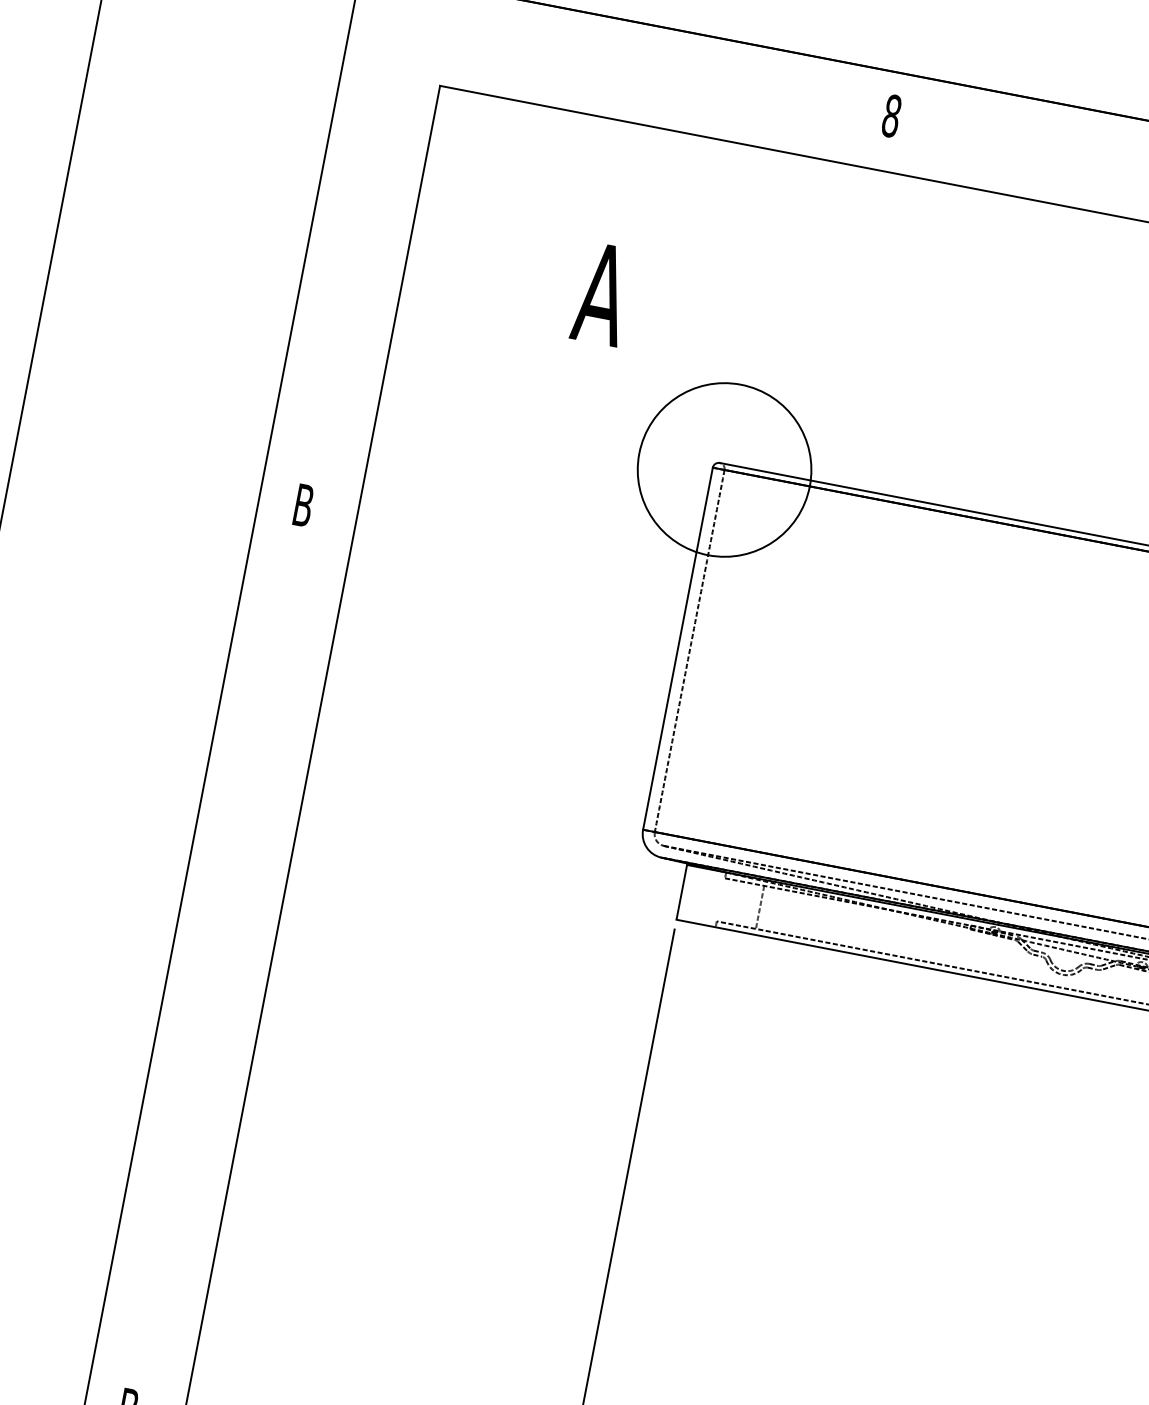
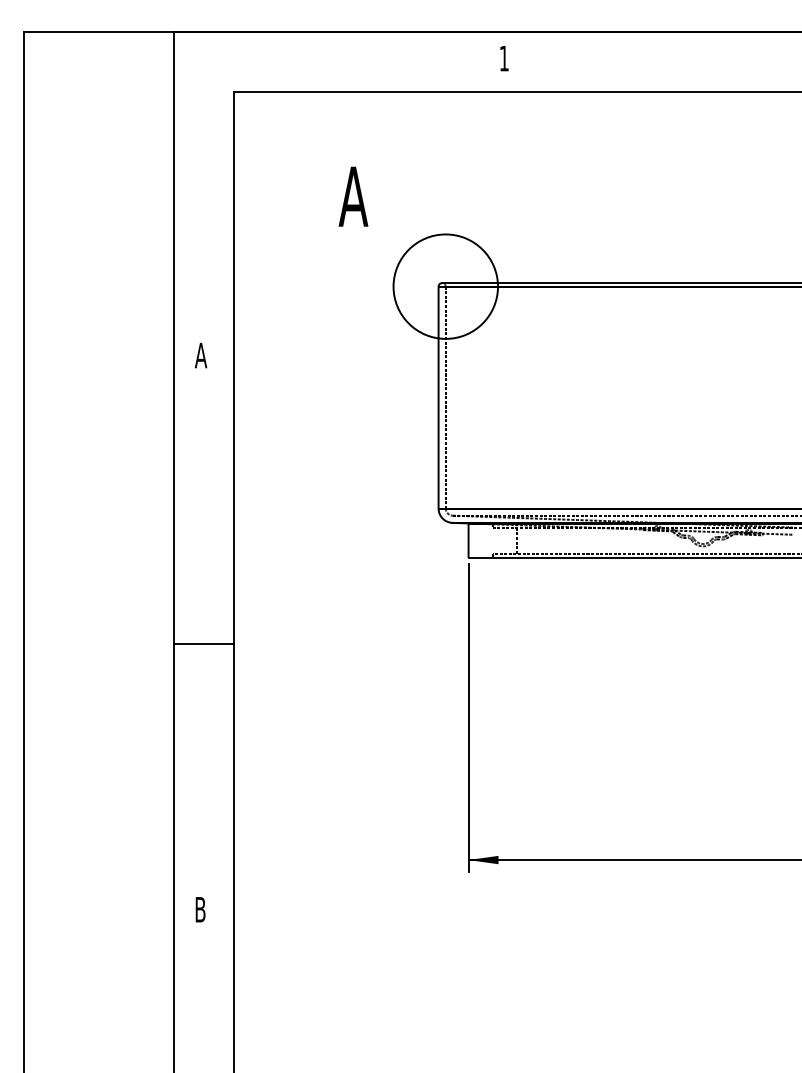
text: (890, 115) -> (503, 58), 8 -> 1
text: (302, 505) -> (200, 355), B -> A
line: (218, 976) -> (204, 643), added

